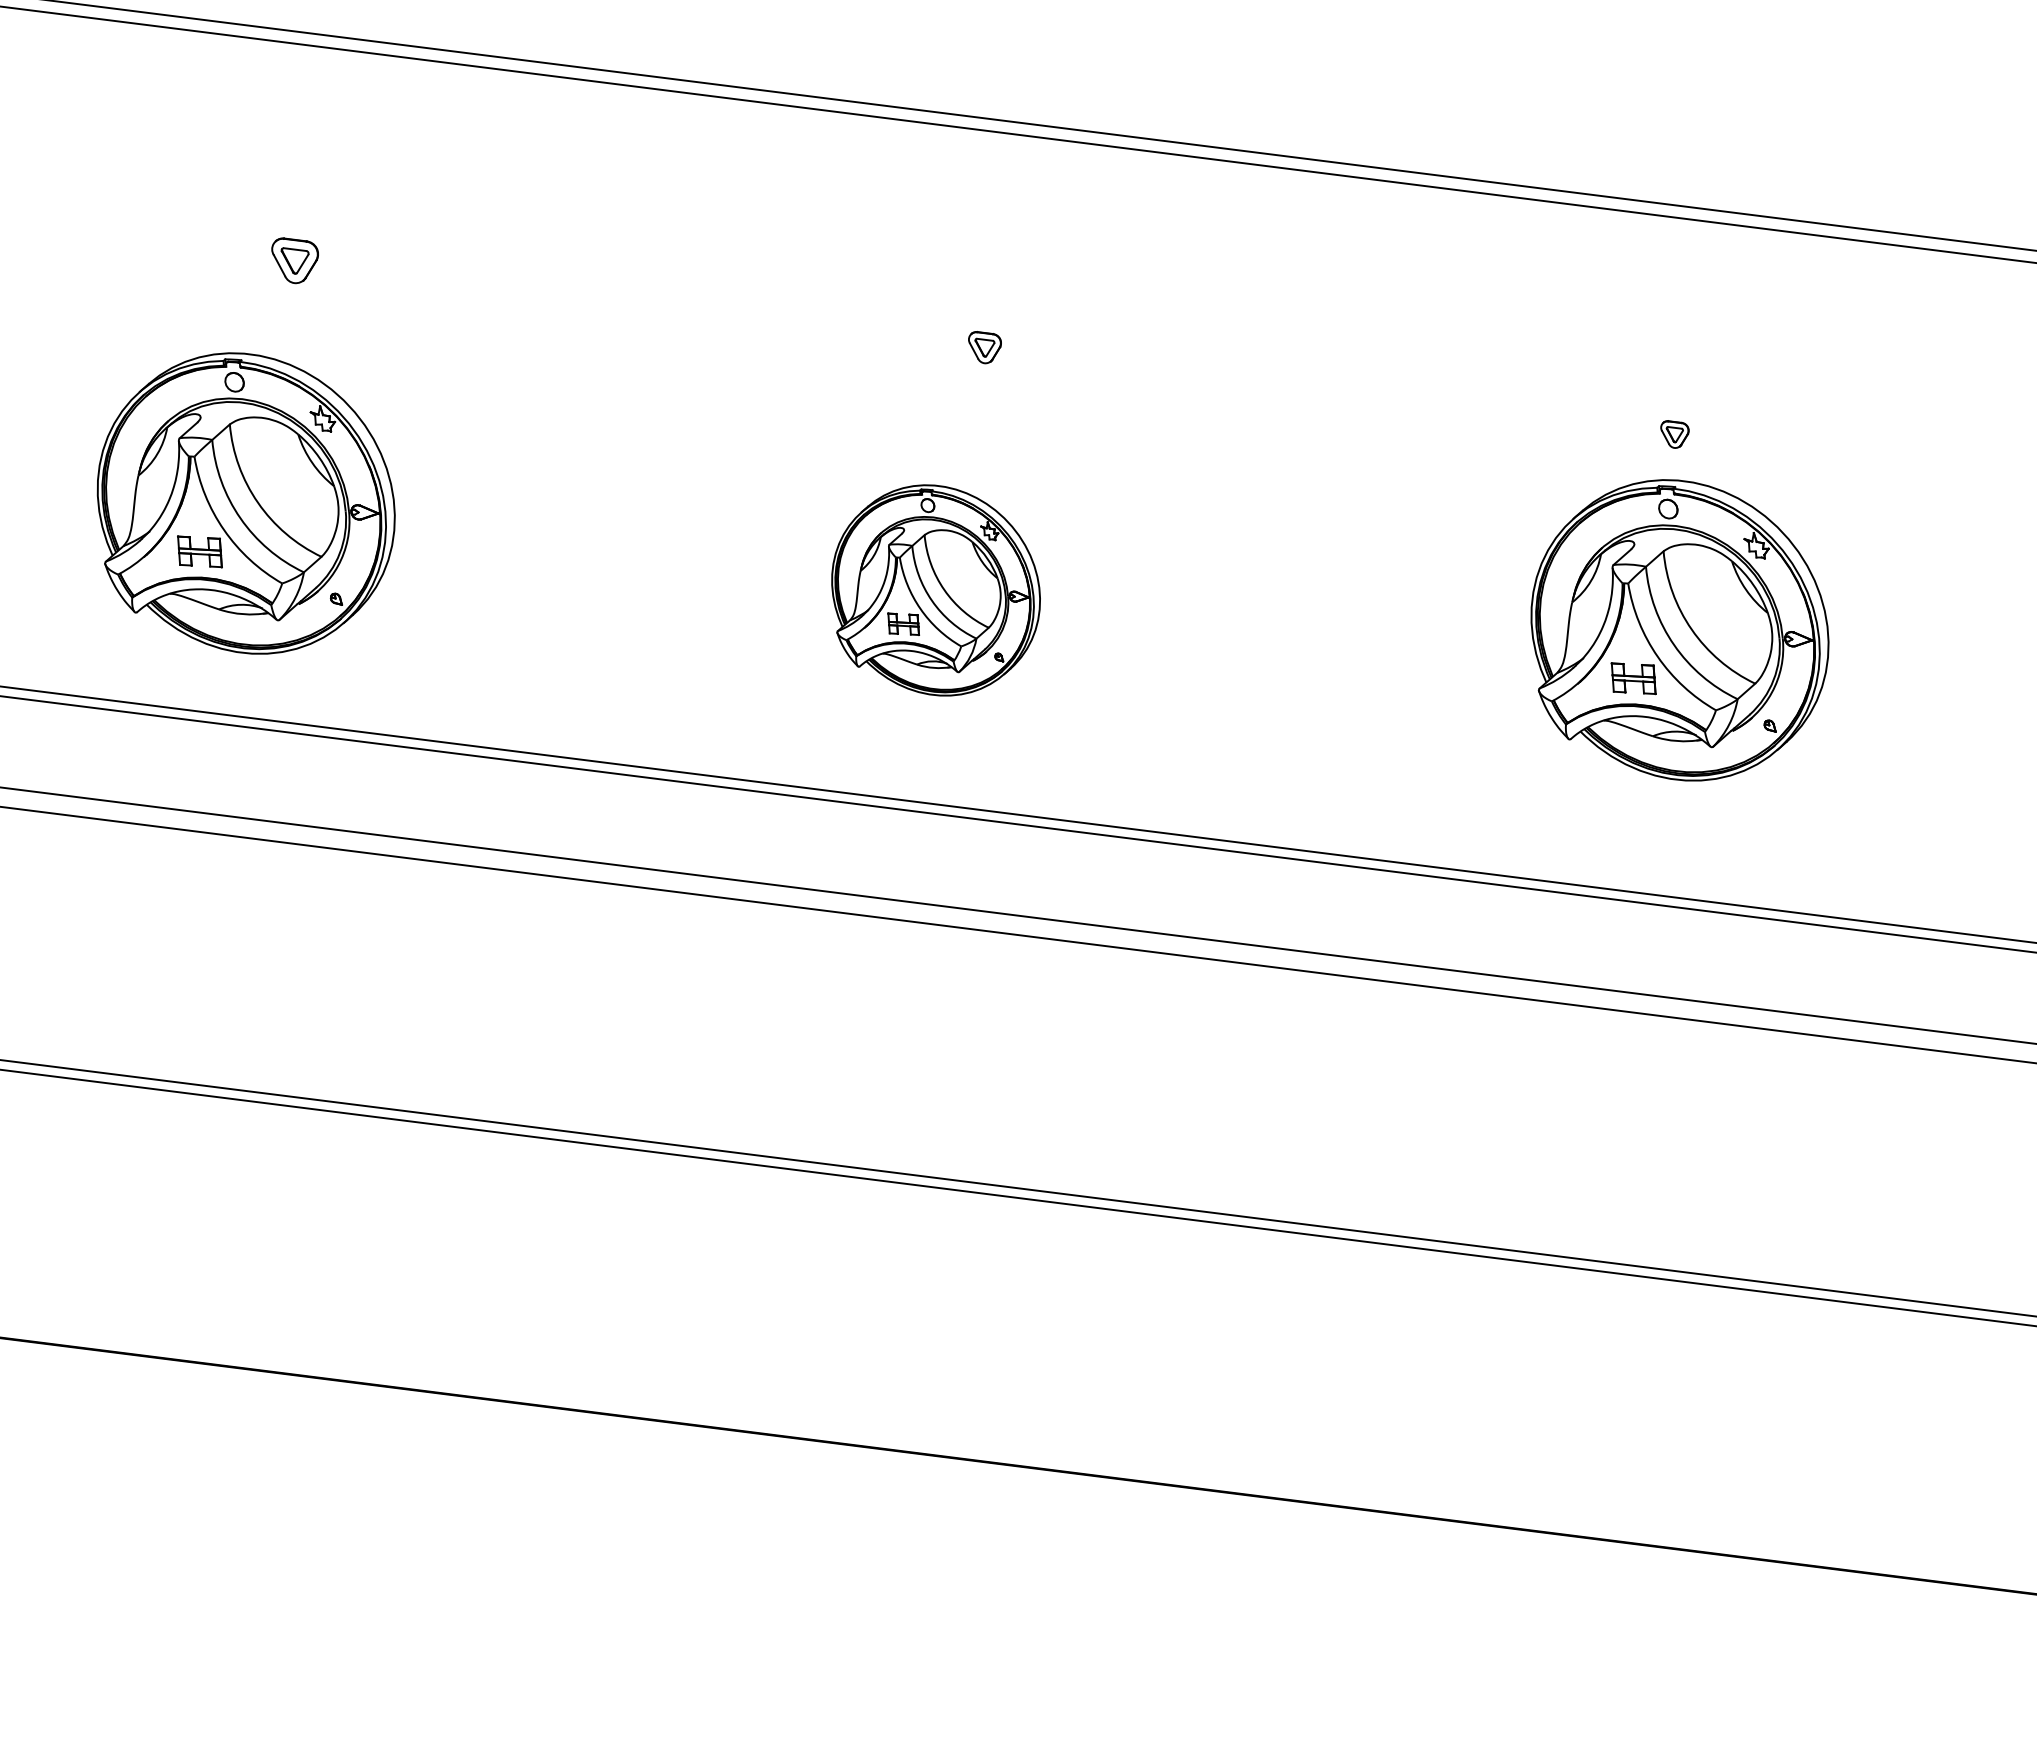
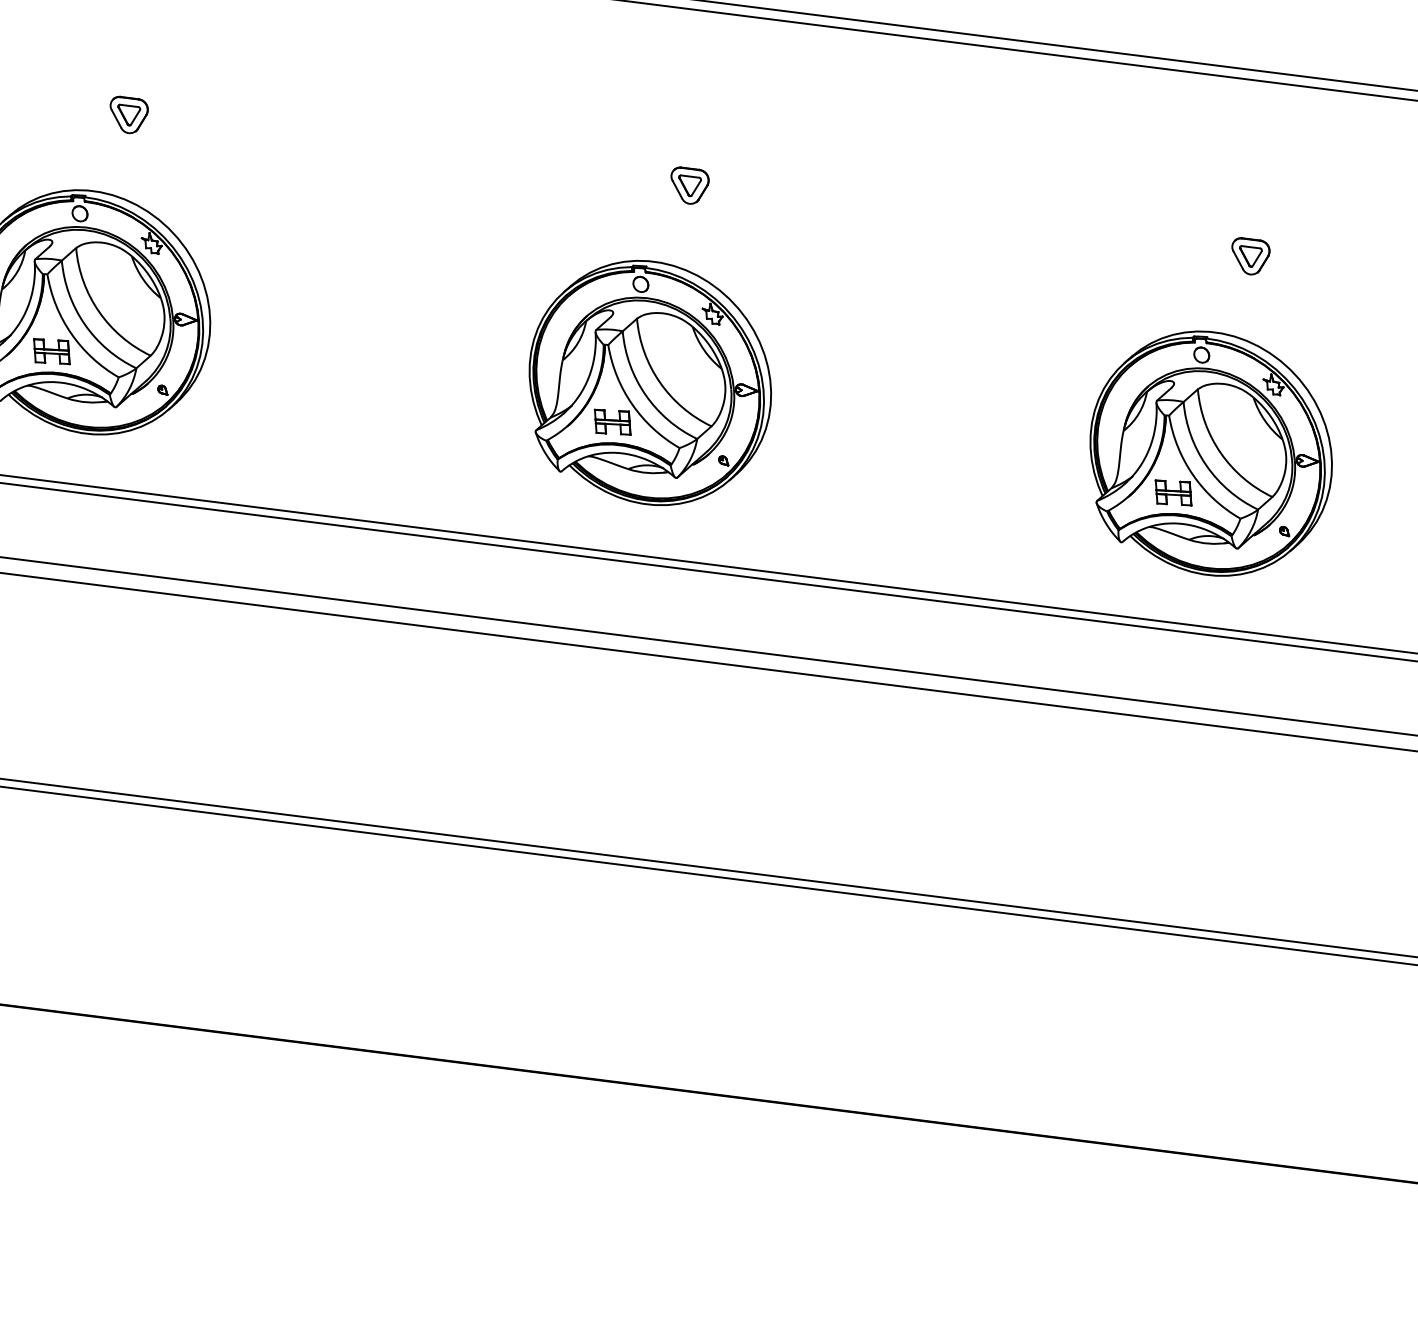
part: (984, 347) -> (689, 185), size x1.43
part: (1674, 434) -> (1250, 256), size x1.67
part: (935, 590) -> (649, 383), size x1.43
part: (1679, 630) -> (1210, 453), moved

